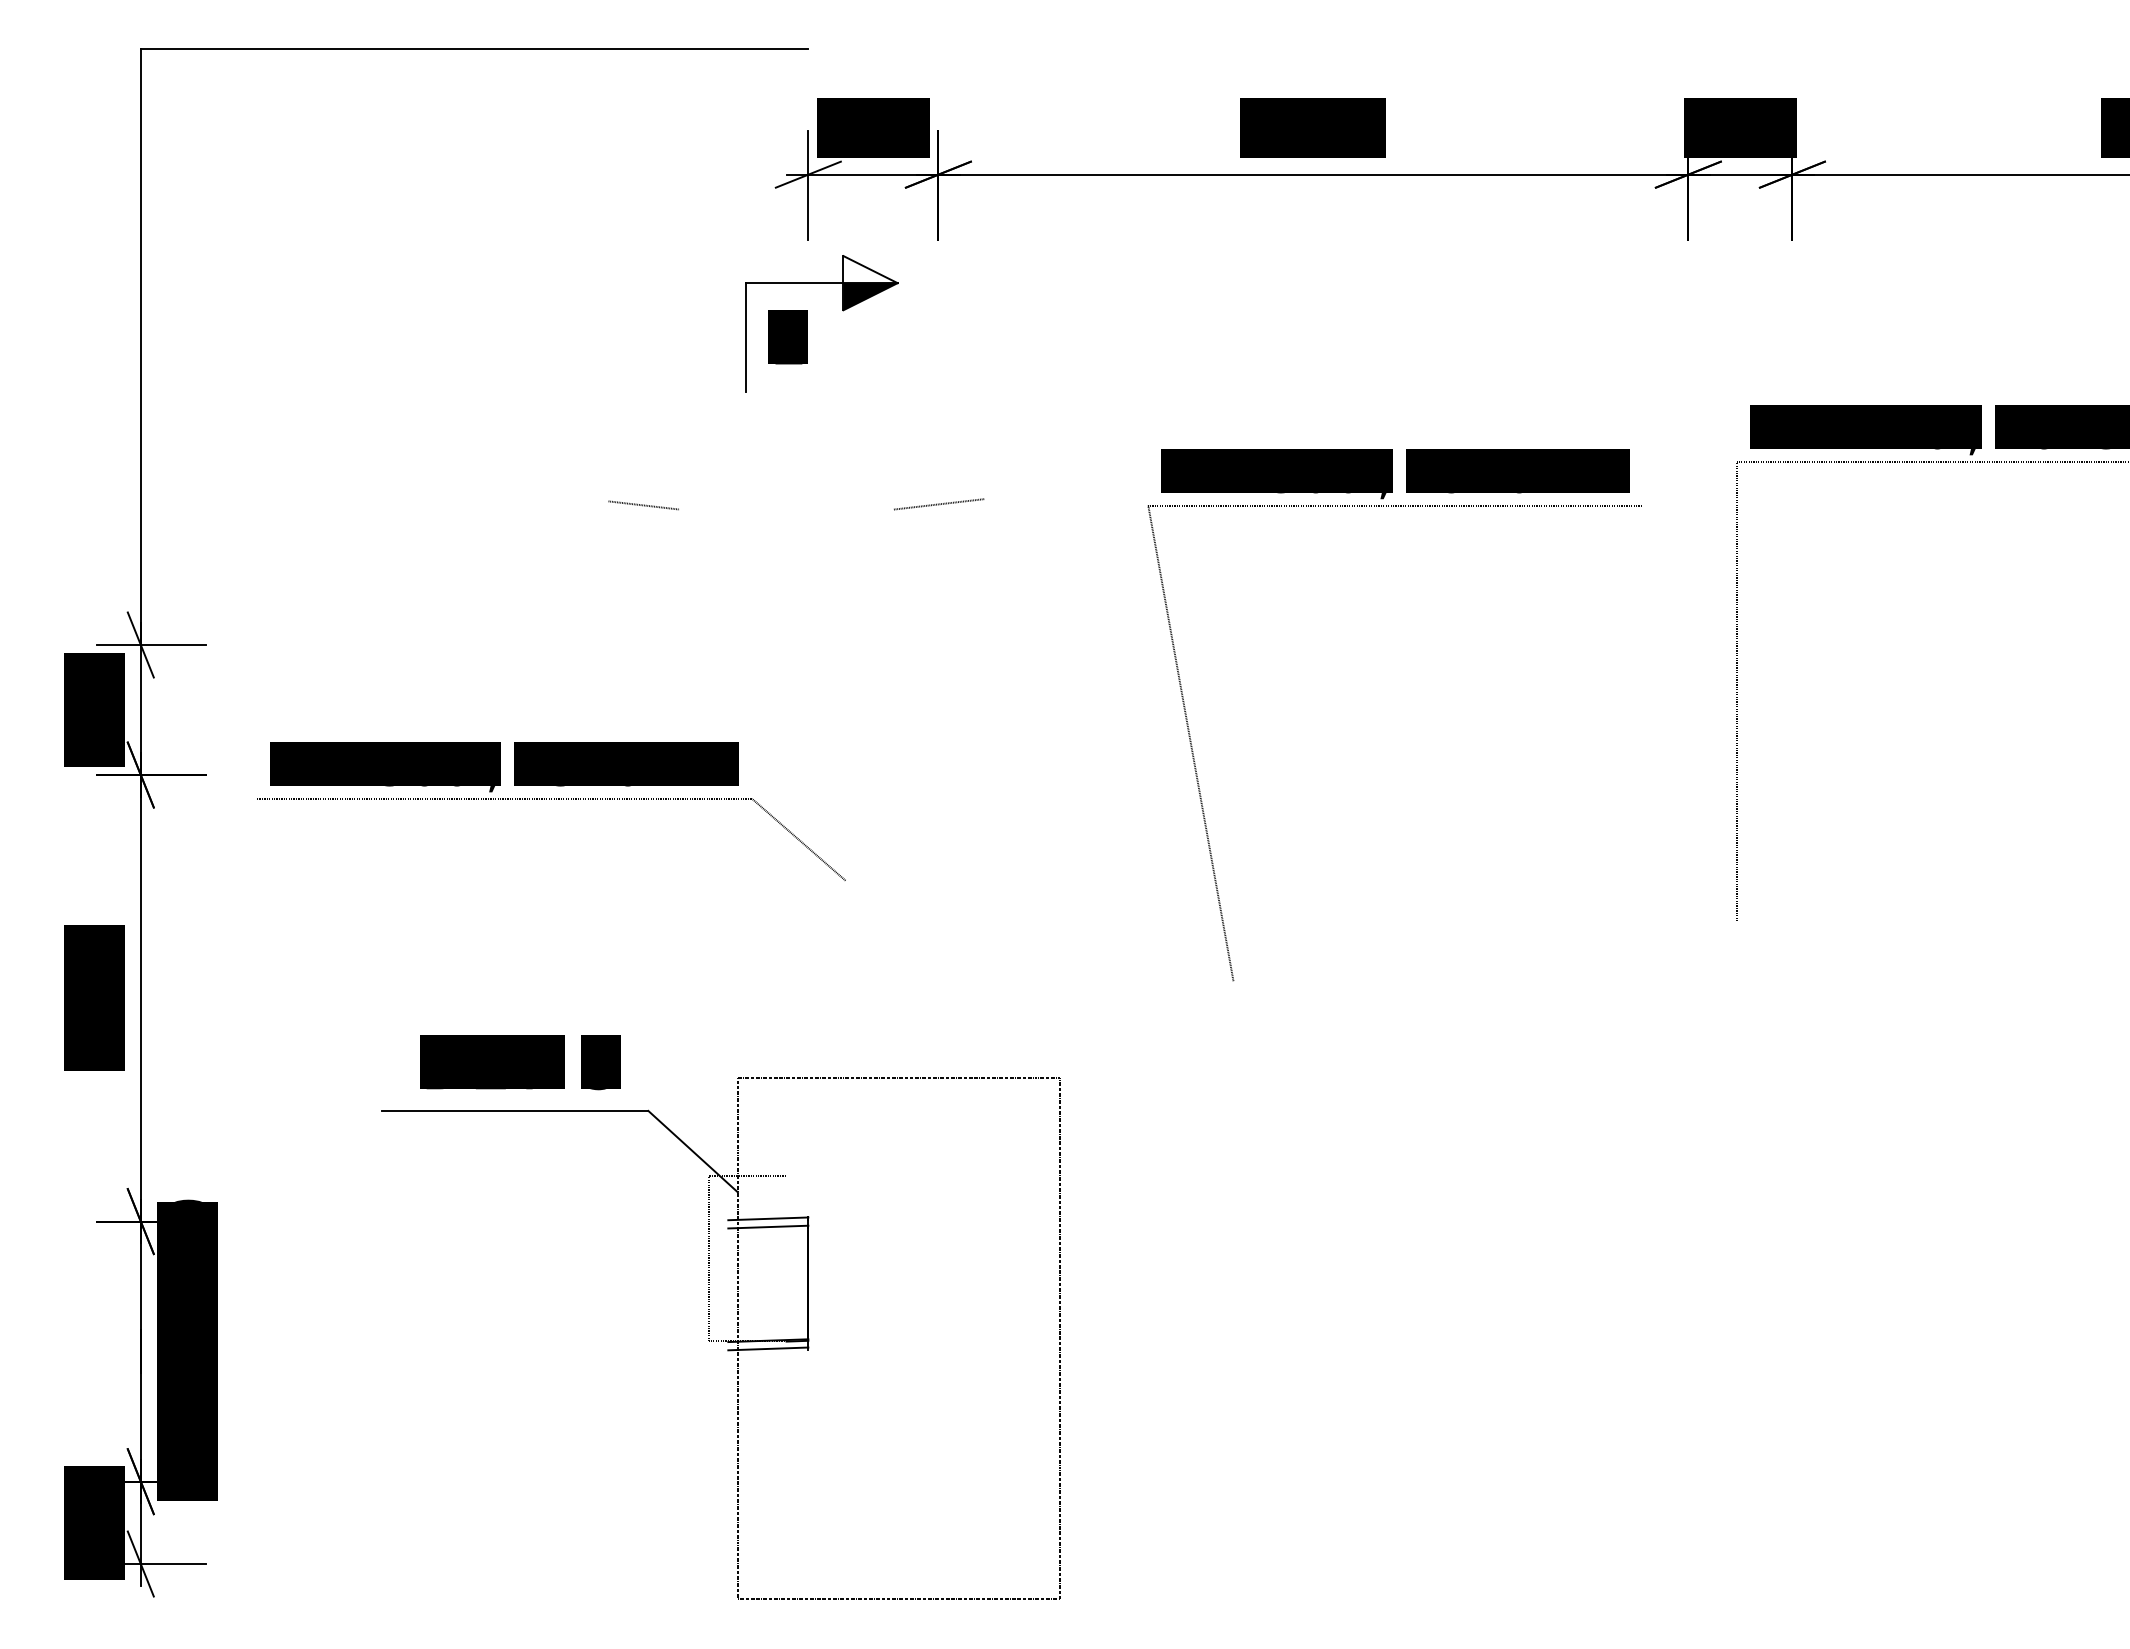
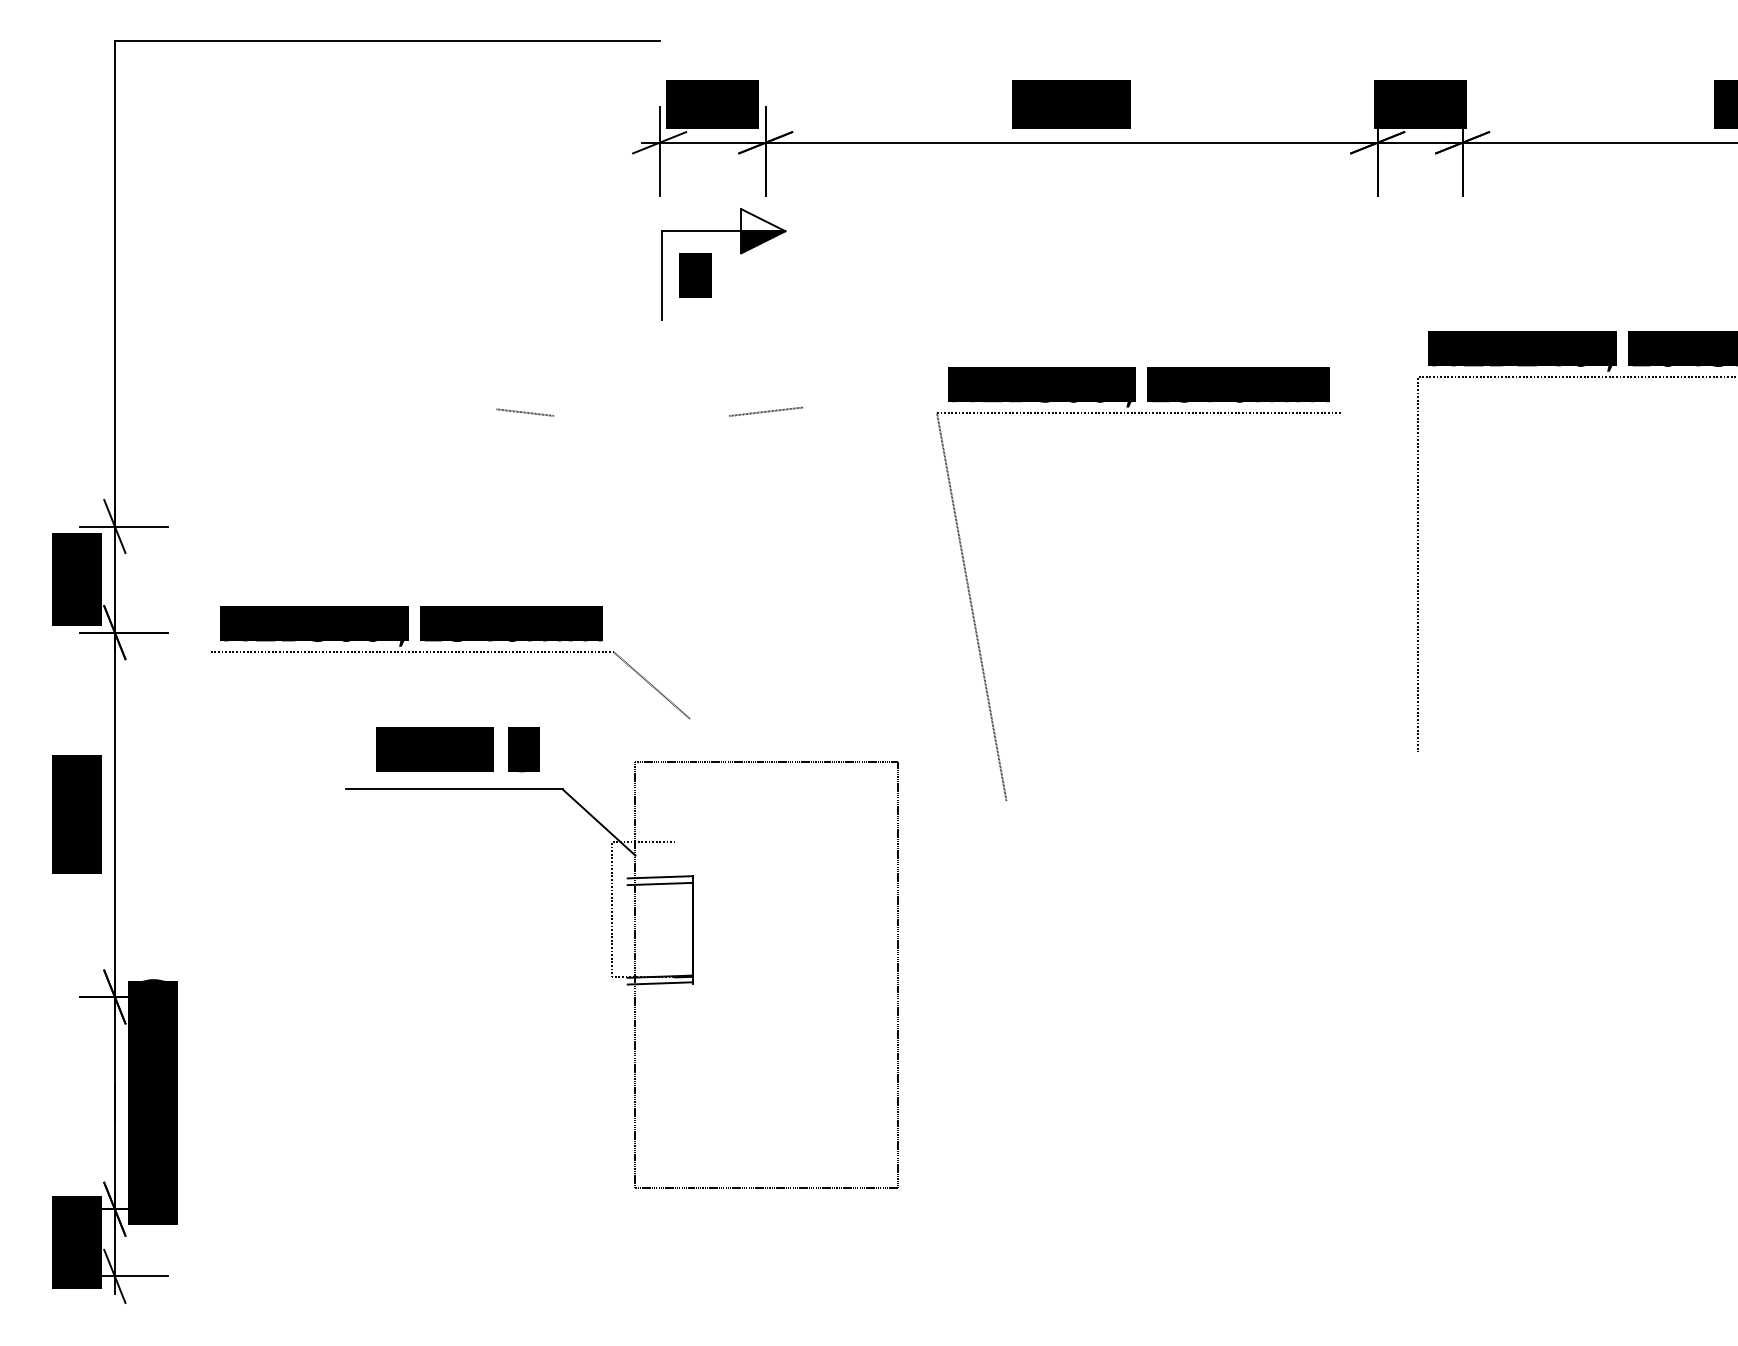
part: (807, 323) -> (711, 264), moved
part: (709, 1316) -> (612, 956), moved

